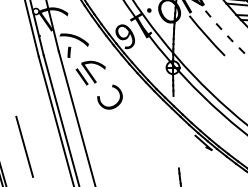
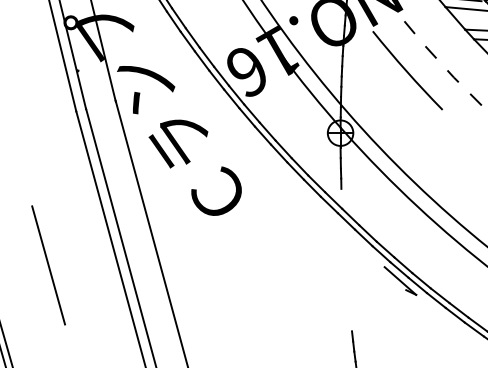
line: (24, 146) -> (48, 264), moved

